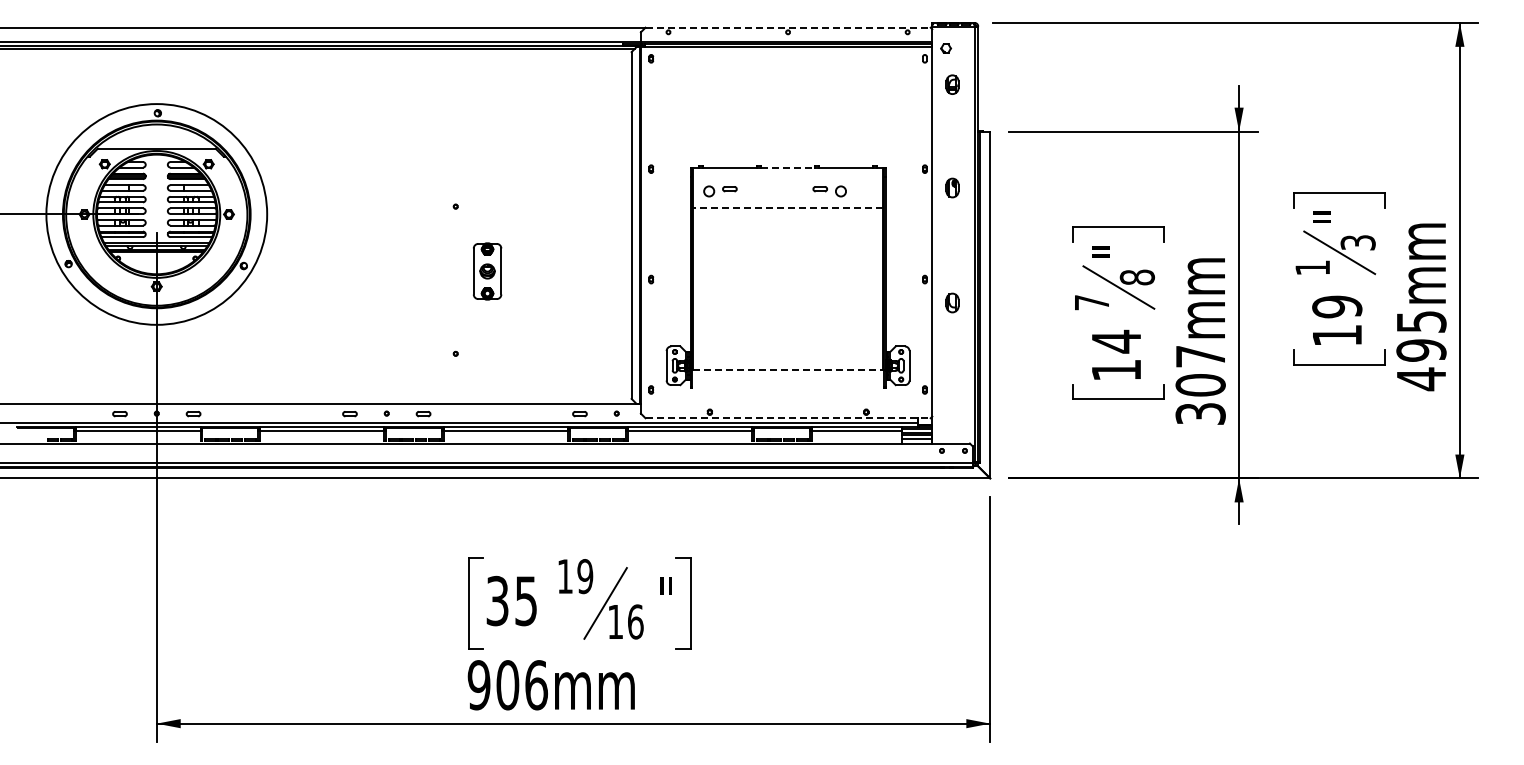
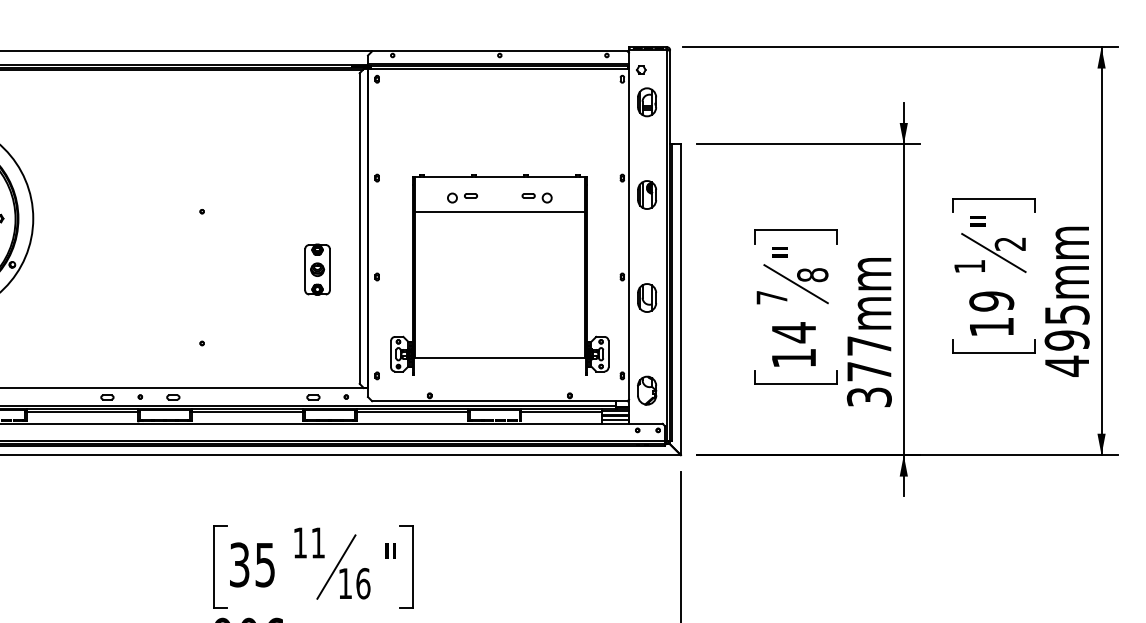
line: (788, 27) -> (500, 51), dashed -> solid
part: (952, 84) -> (647, 102), size x1.67
line: (788, 168) -> (500, 177), dashed -> solid
part: (952, 187) -> (647, 194), size x1.67
part: (720, 191) -> (462, 198), moved
line: (788, 207) -> (500, 212), dashed -> solid
text: (1357, 242) -> (1009, 243), 3 -> 2
part: (487, 271) -> (317, 269), moved
part: (952, 302) -> (647, 297), size x1.67
line: (788, 370) -> (500, 358), dashed -> solid
text: (1200, 385) -> (869, 371), 307mm -> 377mm
part: (952, 406) -> (647, 390), added
line: (788, 418) -> (500, 401), dashed -> solid
text: (585, 576) -> (318, 542), 19 -> 11

